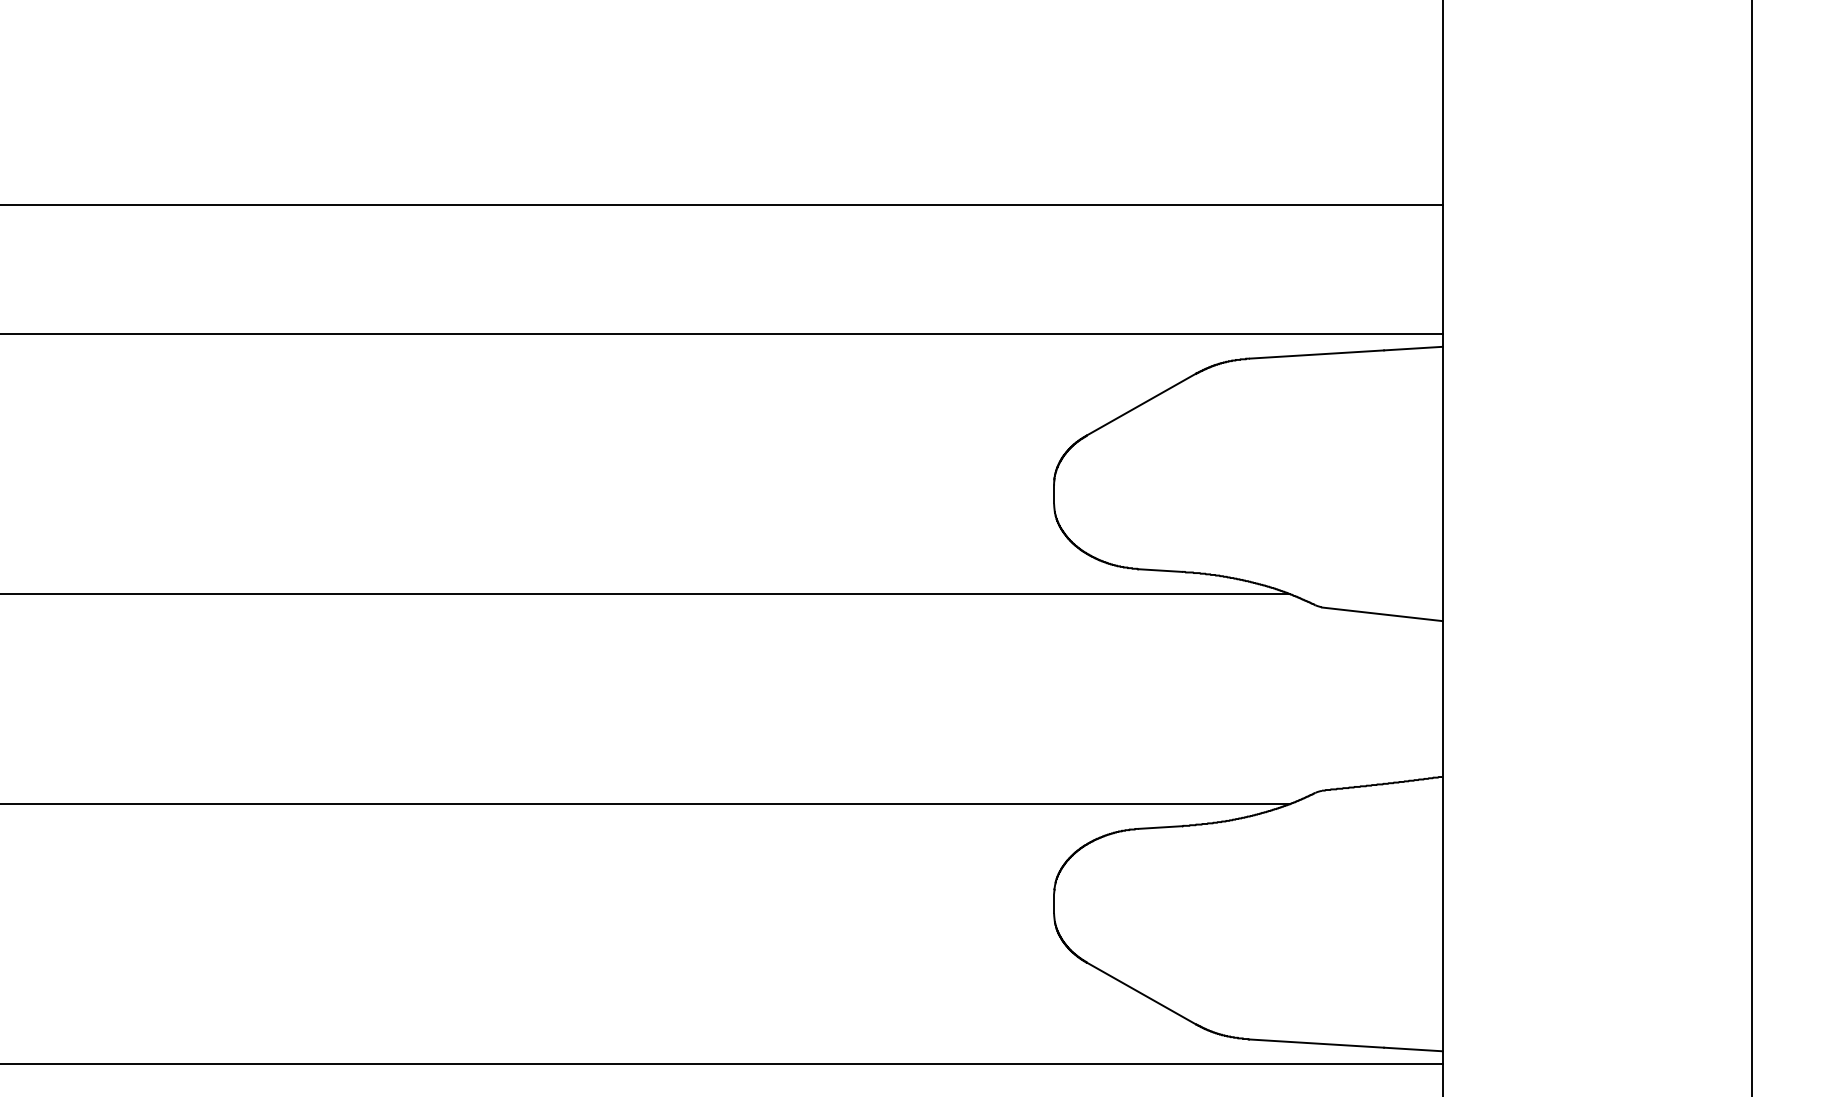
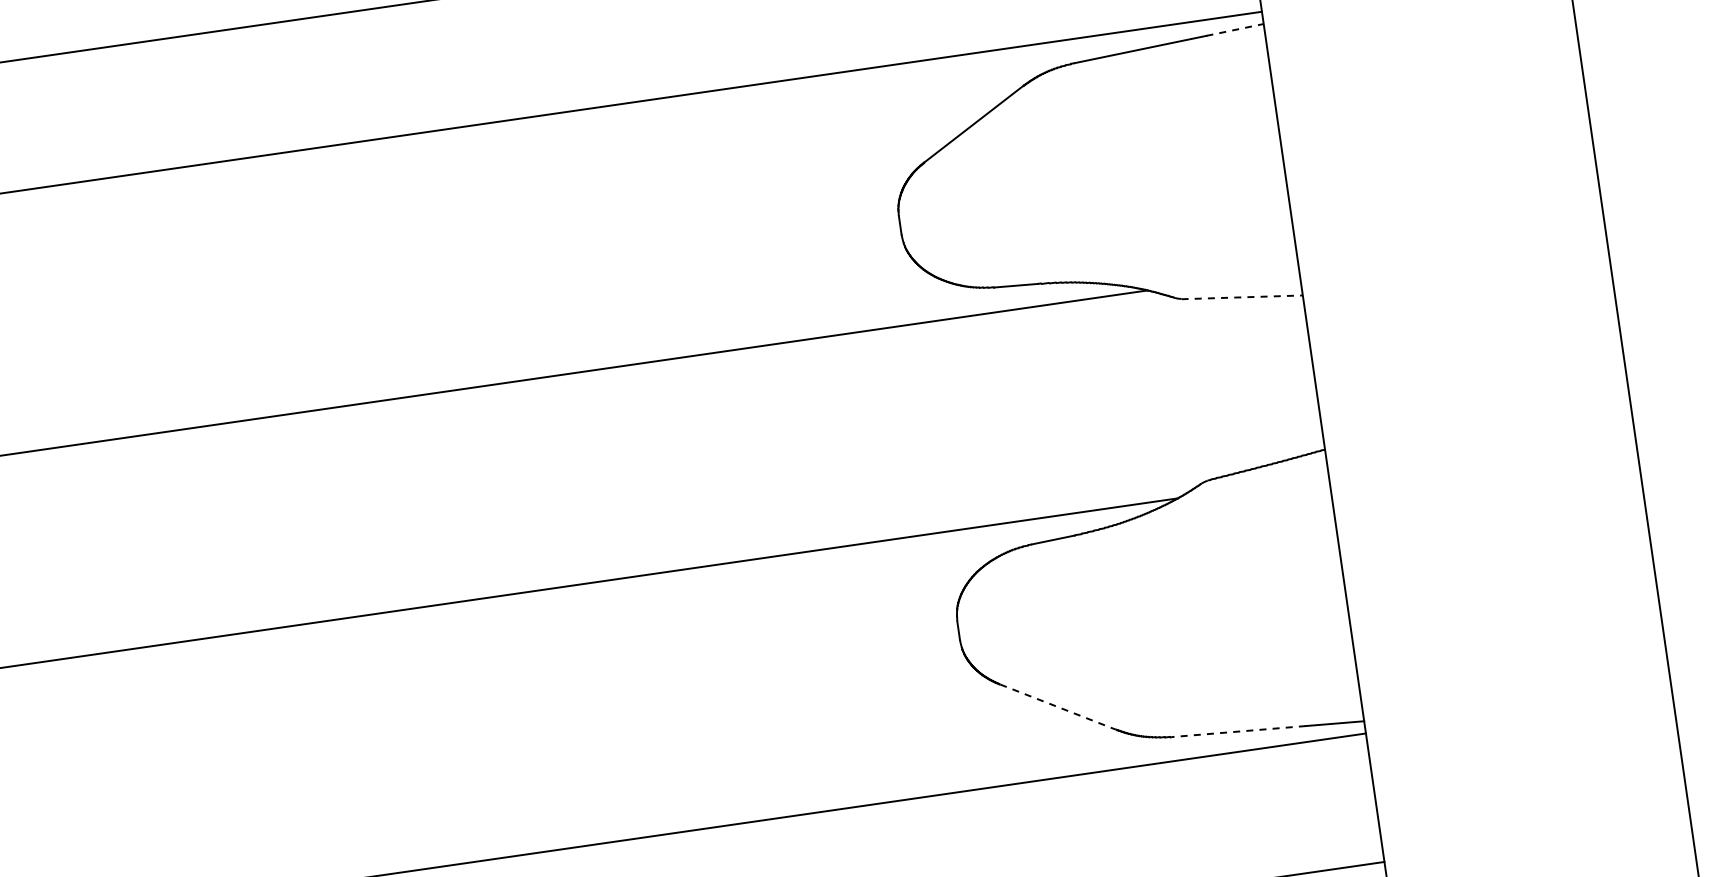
line: (1413, 348) -> (1235, 29), solid -> dashed
line: (1382, 614) -> (1242, 297), solid -> dashed
line: (1141, 993) -> (1057, 707), solid -> dashed
line: (1316, 1043) -> (1238, 731), solid -> dashed

